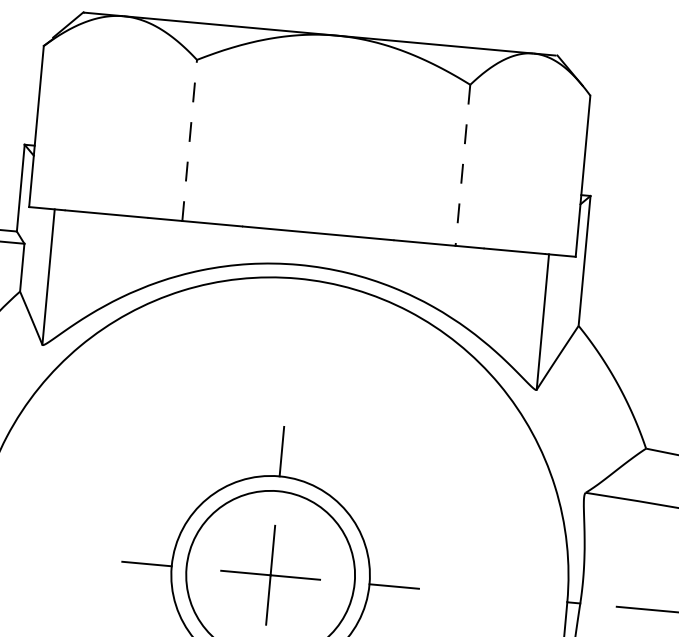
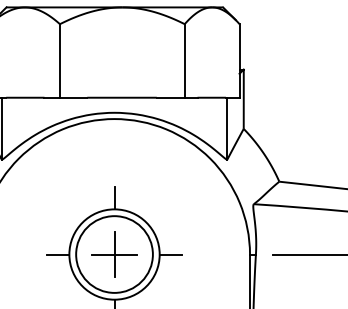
line: (188, 139) -> (59, 60), dashed -> solid
line: (462, 164) -> (184, 60), dashed -> solid

